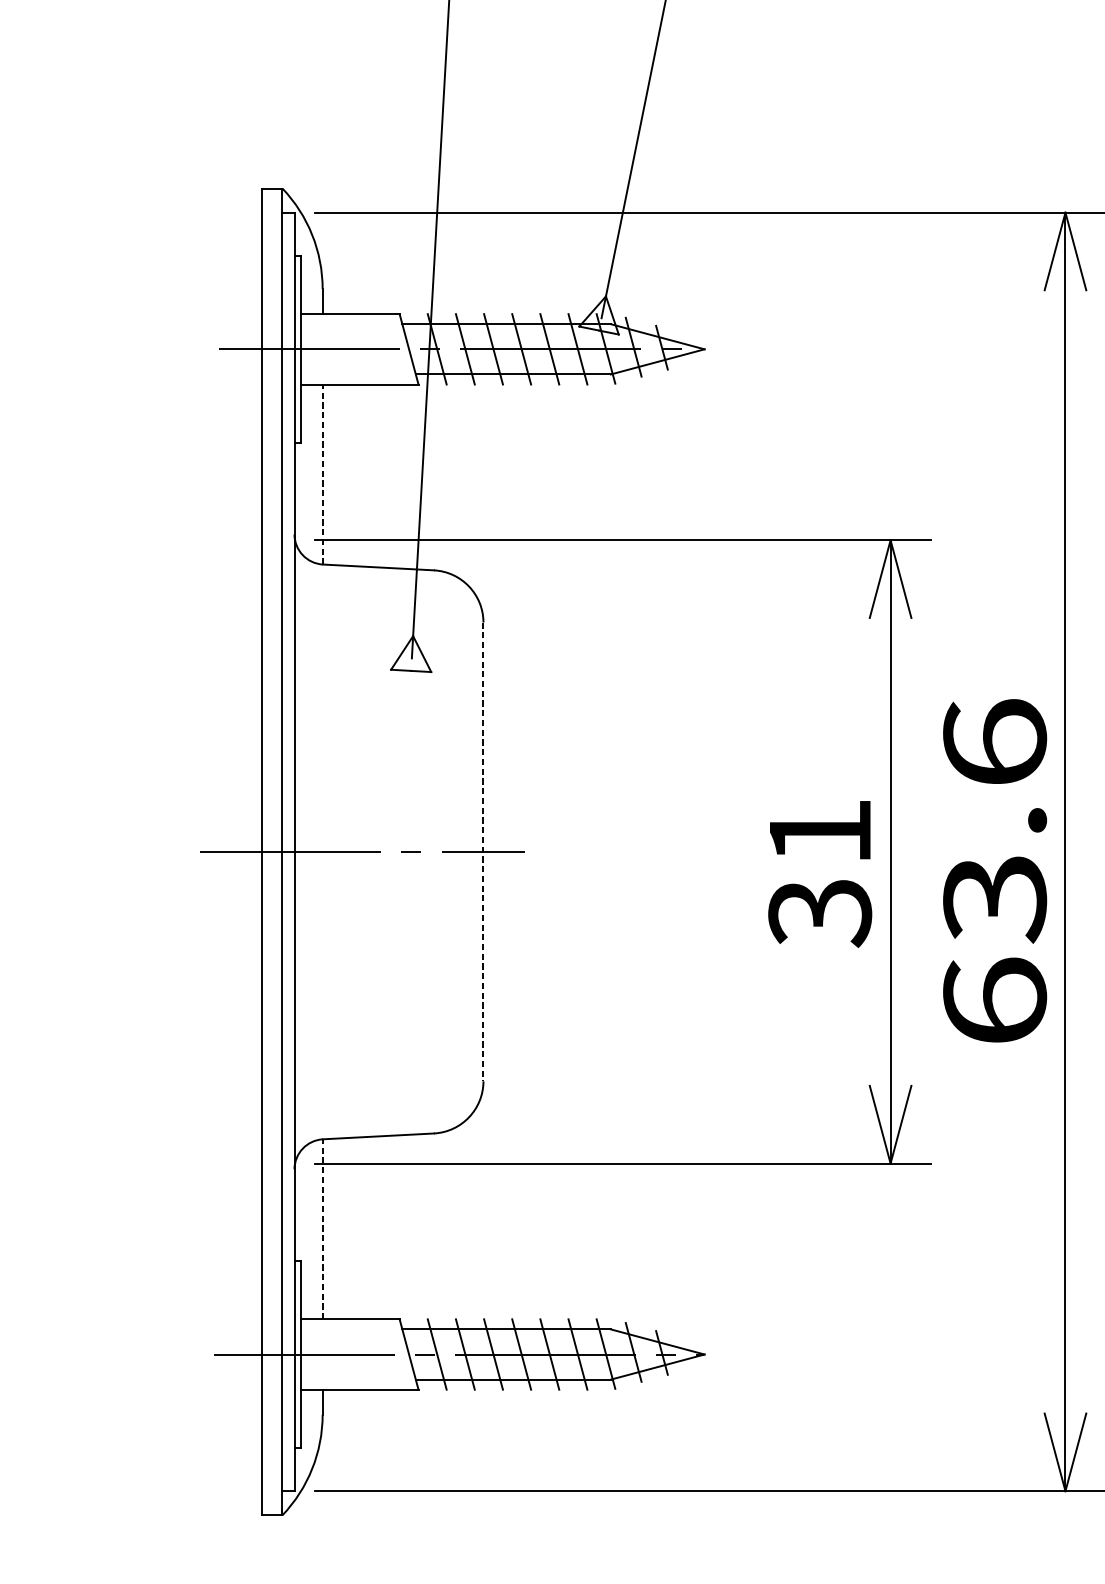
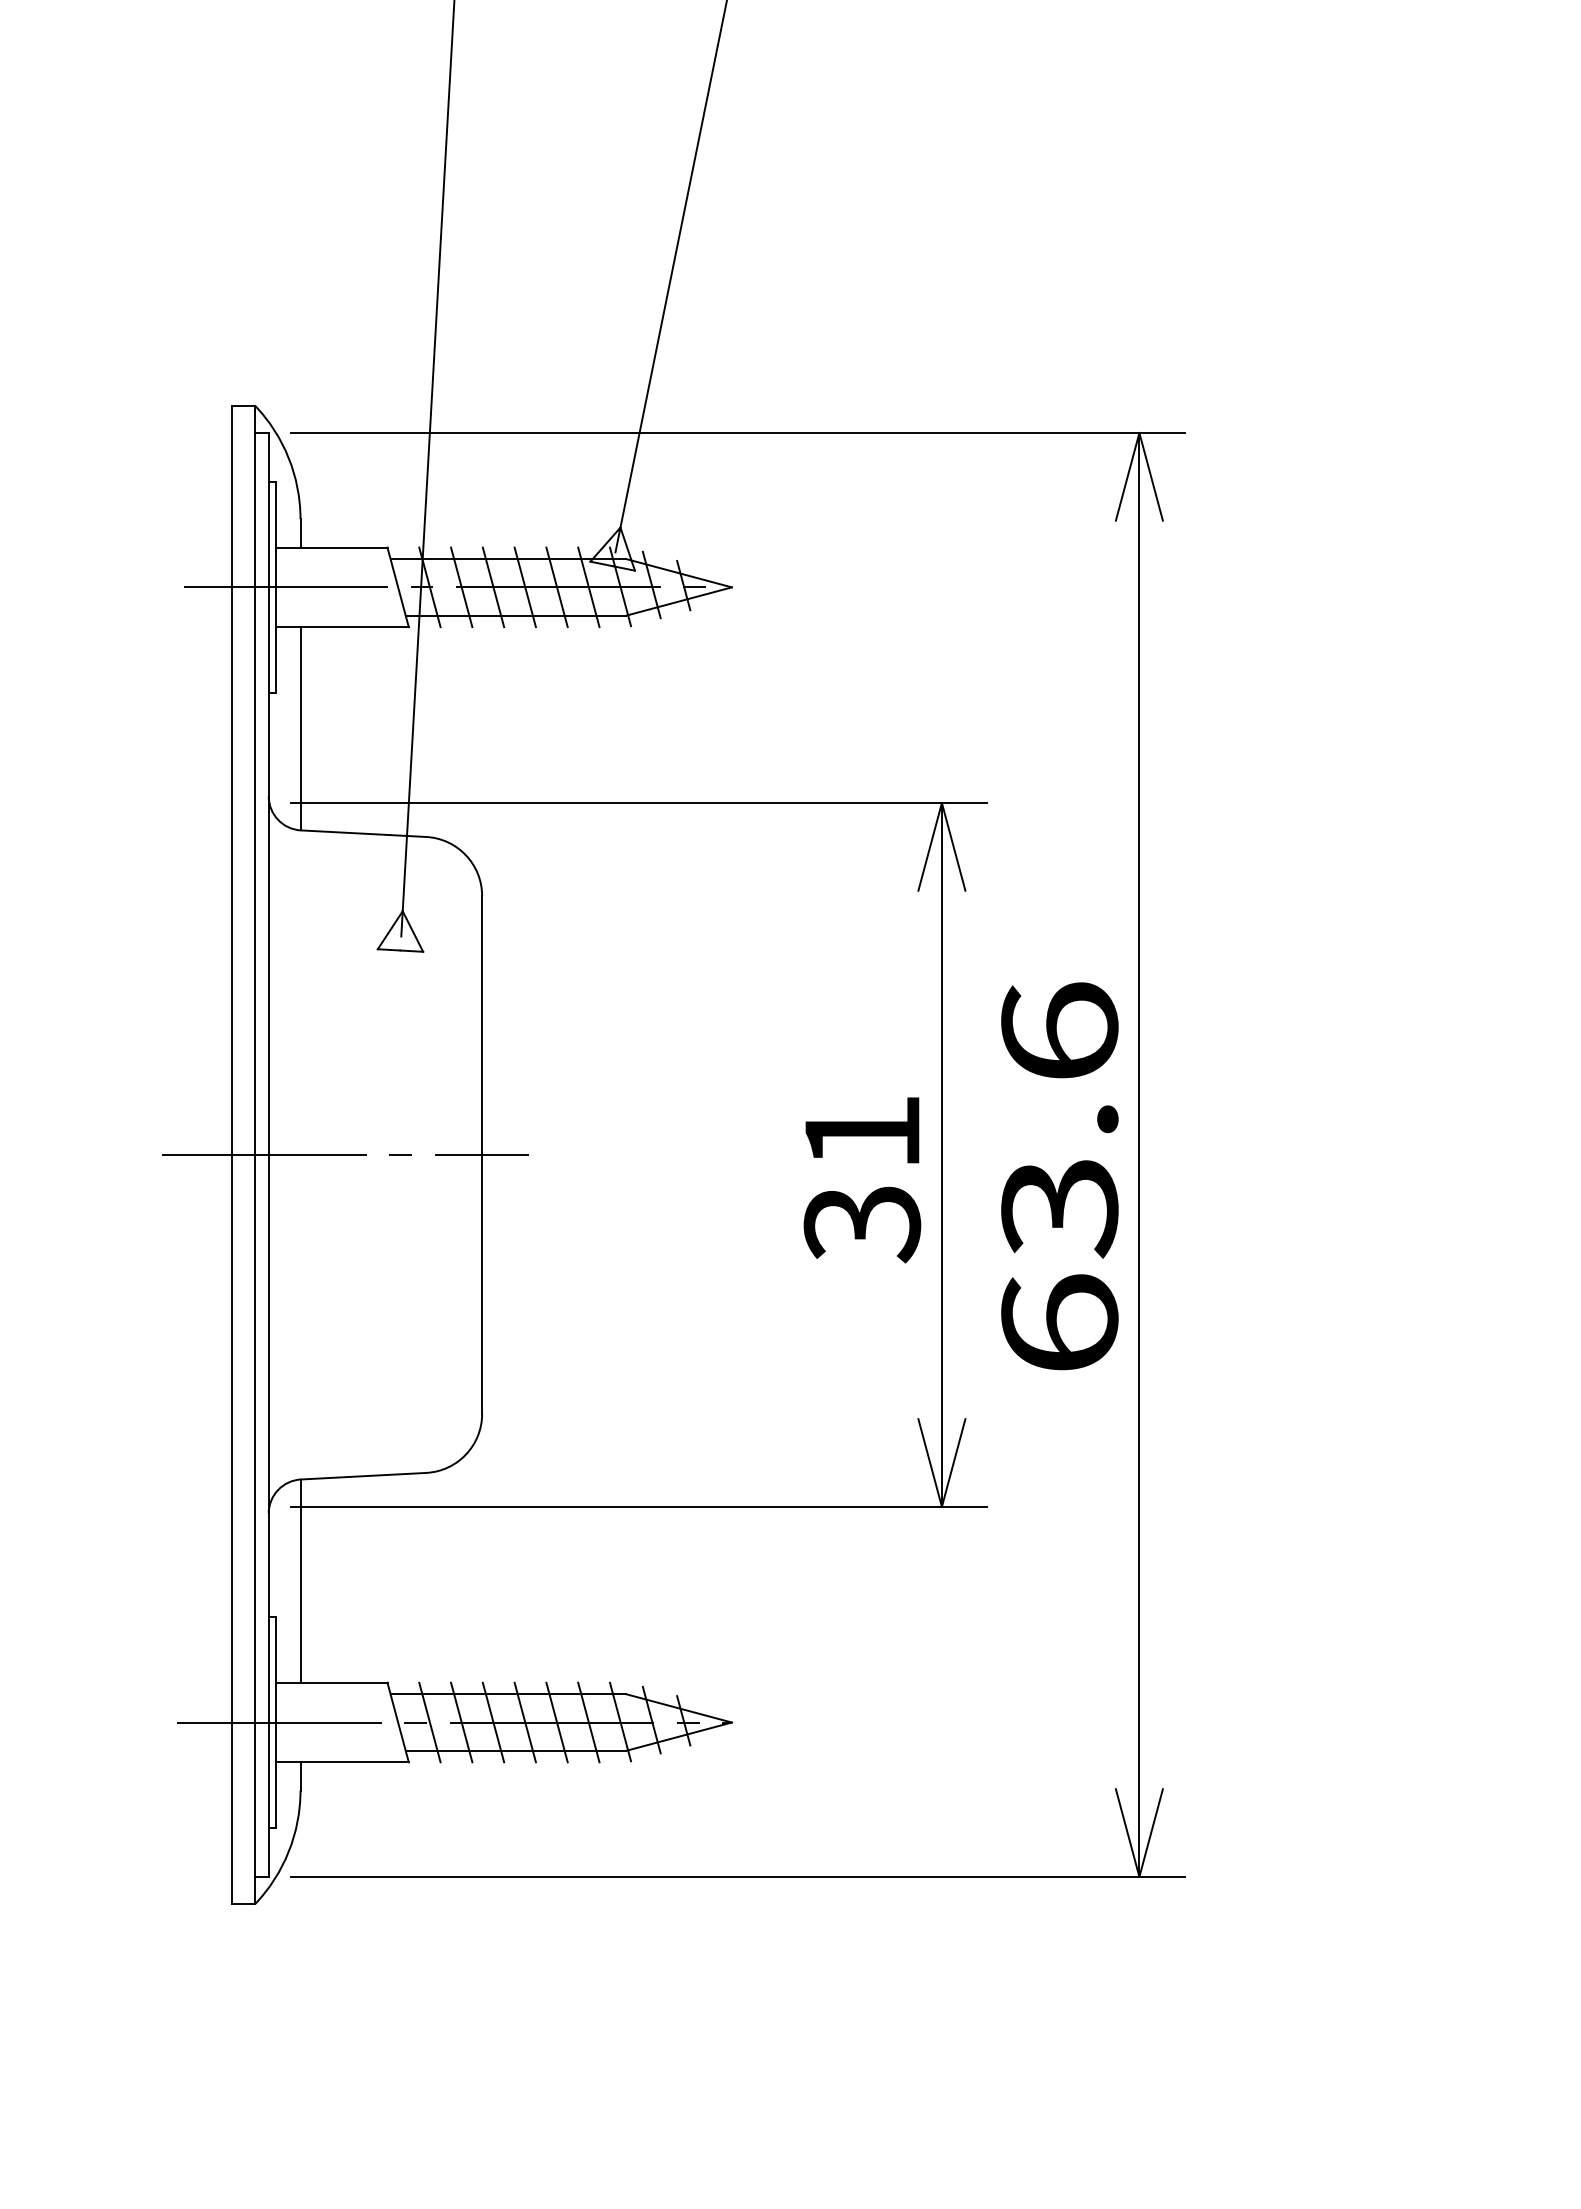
line: (322, 474) -> (300, 728), dashed -> solid
line: (483, 852) -> (482, 1155), dashed -> solid
line: (322, 1229) -> (300, 1581), dashed -> solid

